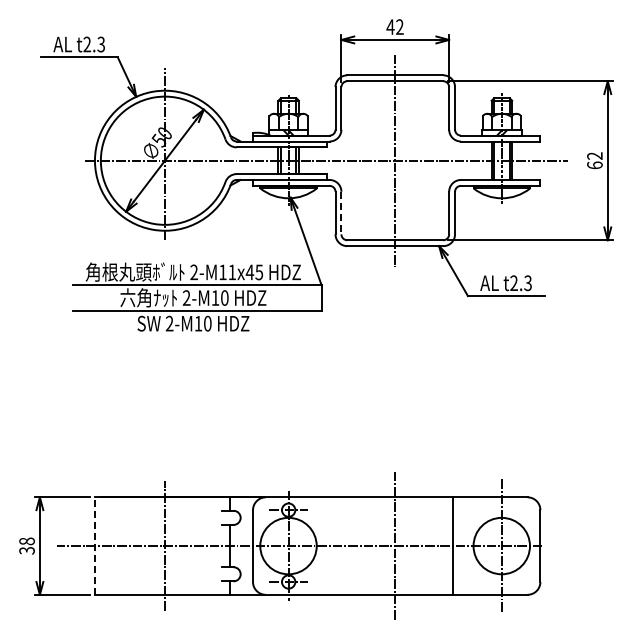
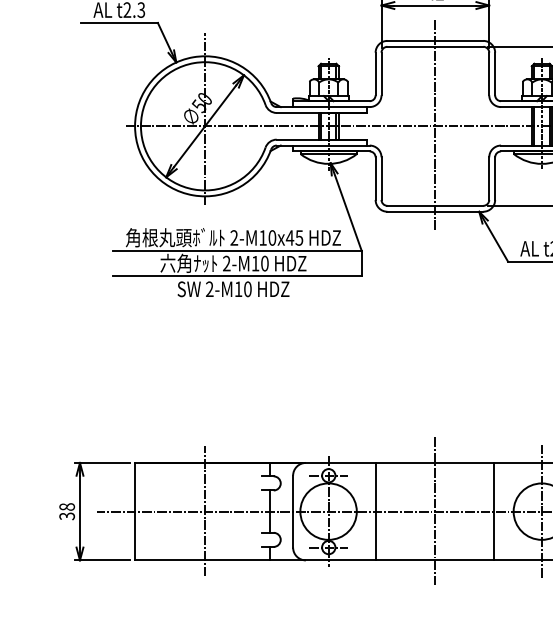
line: (341, 213) -> (381, 179), dashed -> solid
text: (232, 272) -> (272, 238), 2-M11x45 -> 2-M10x45
line: (335, 545) -> (375, 511), added
line: (94, 546) -> (134, 512), dashed -> solid

